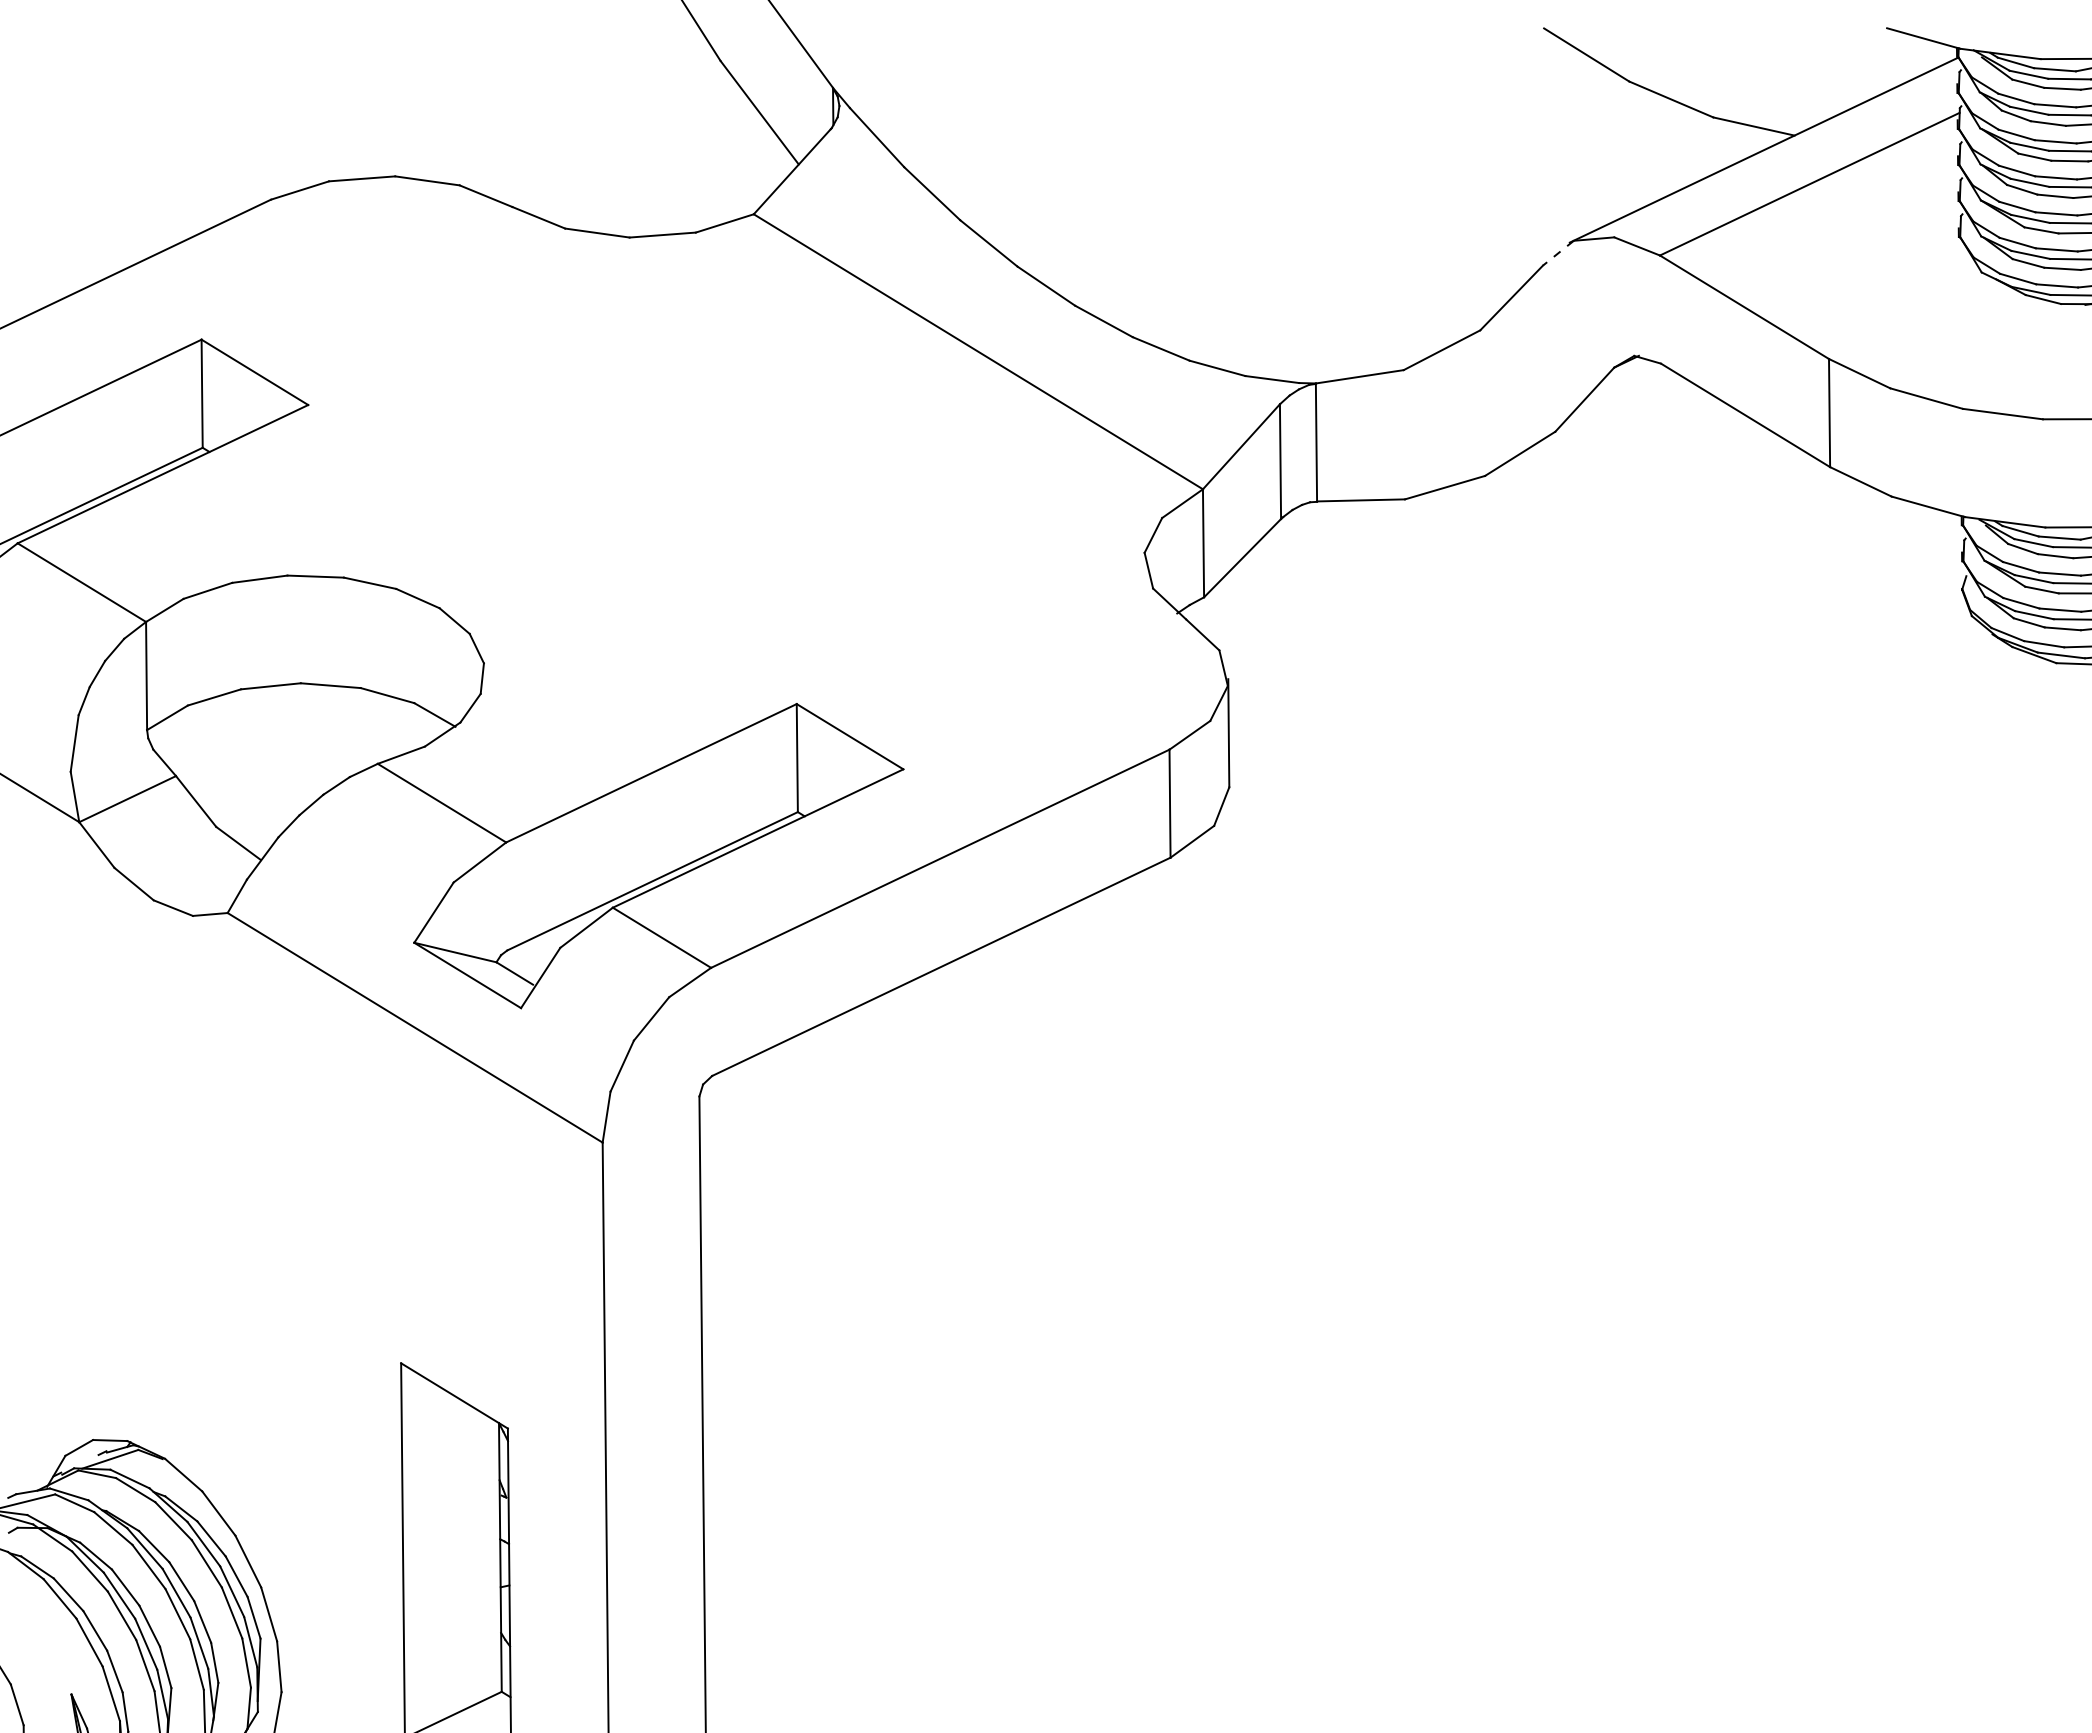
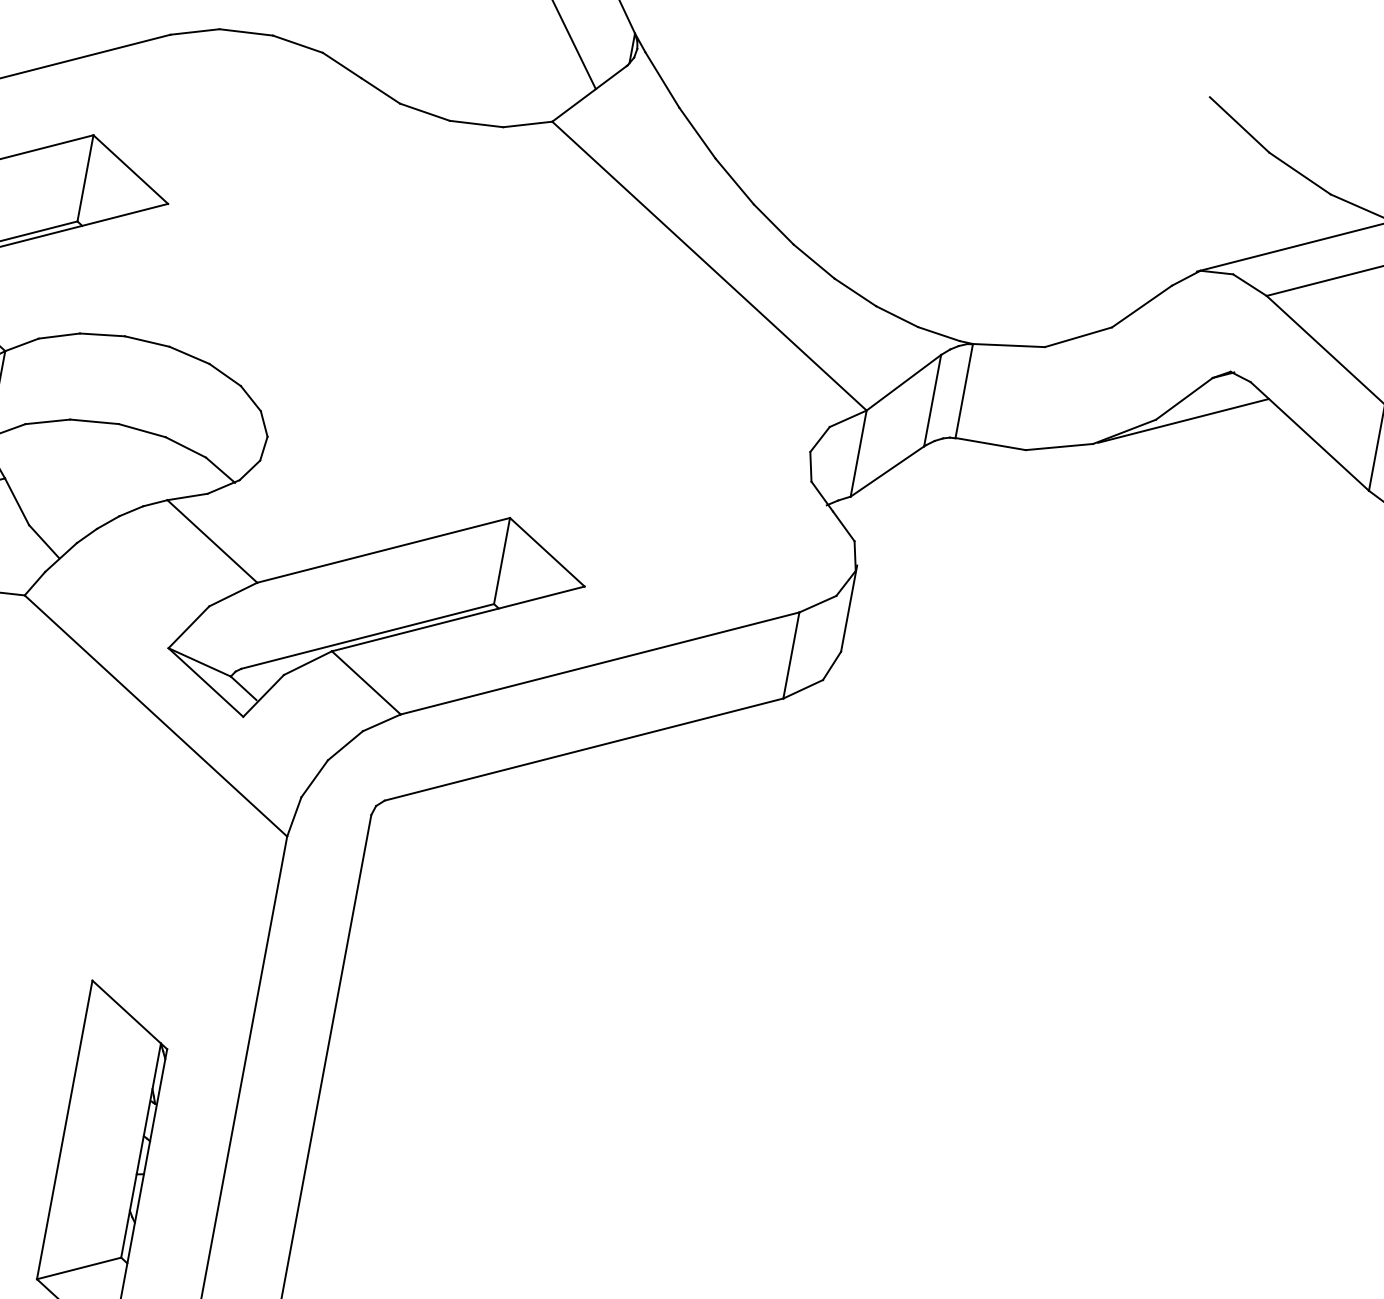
line: (1558, 253) -> (1186, 278), dashed -> solid
line: (1588, 426) -> (1183, 420), added

